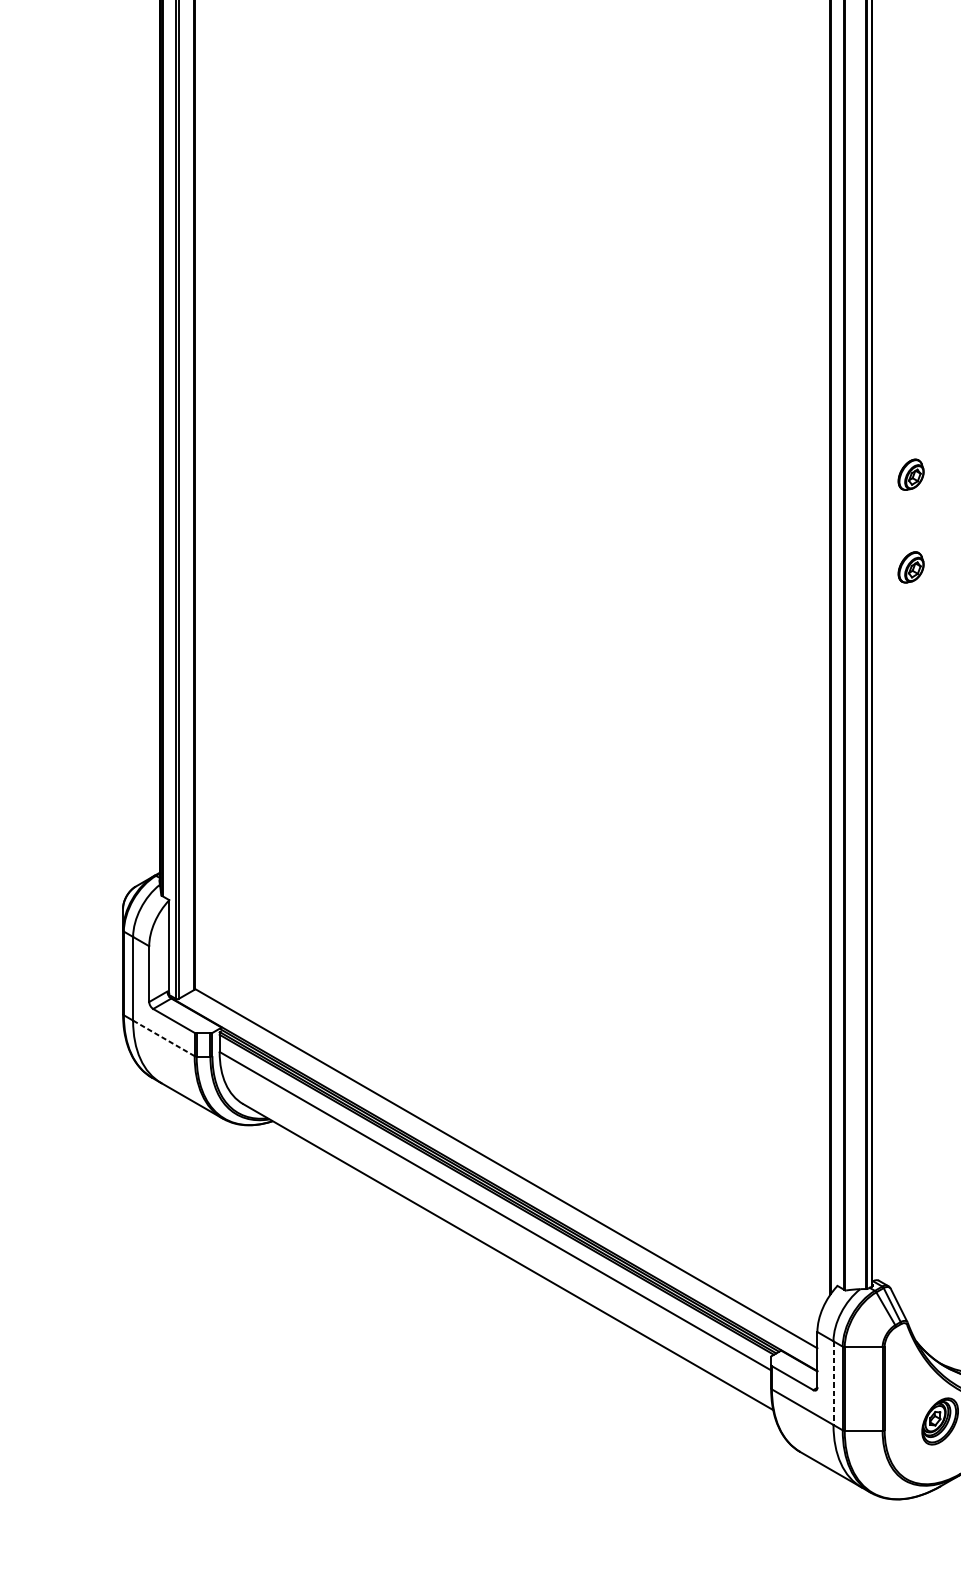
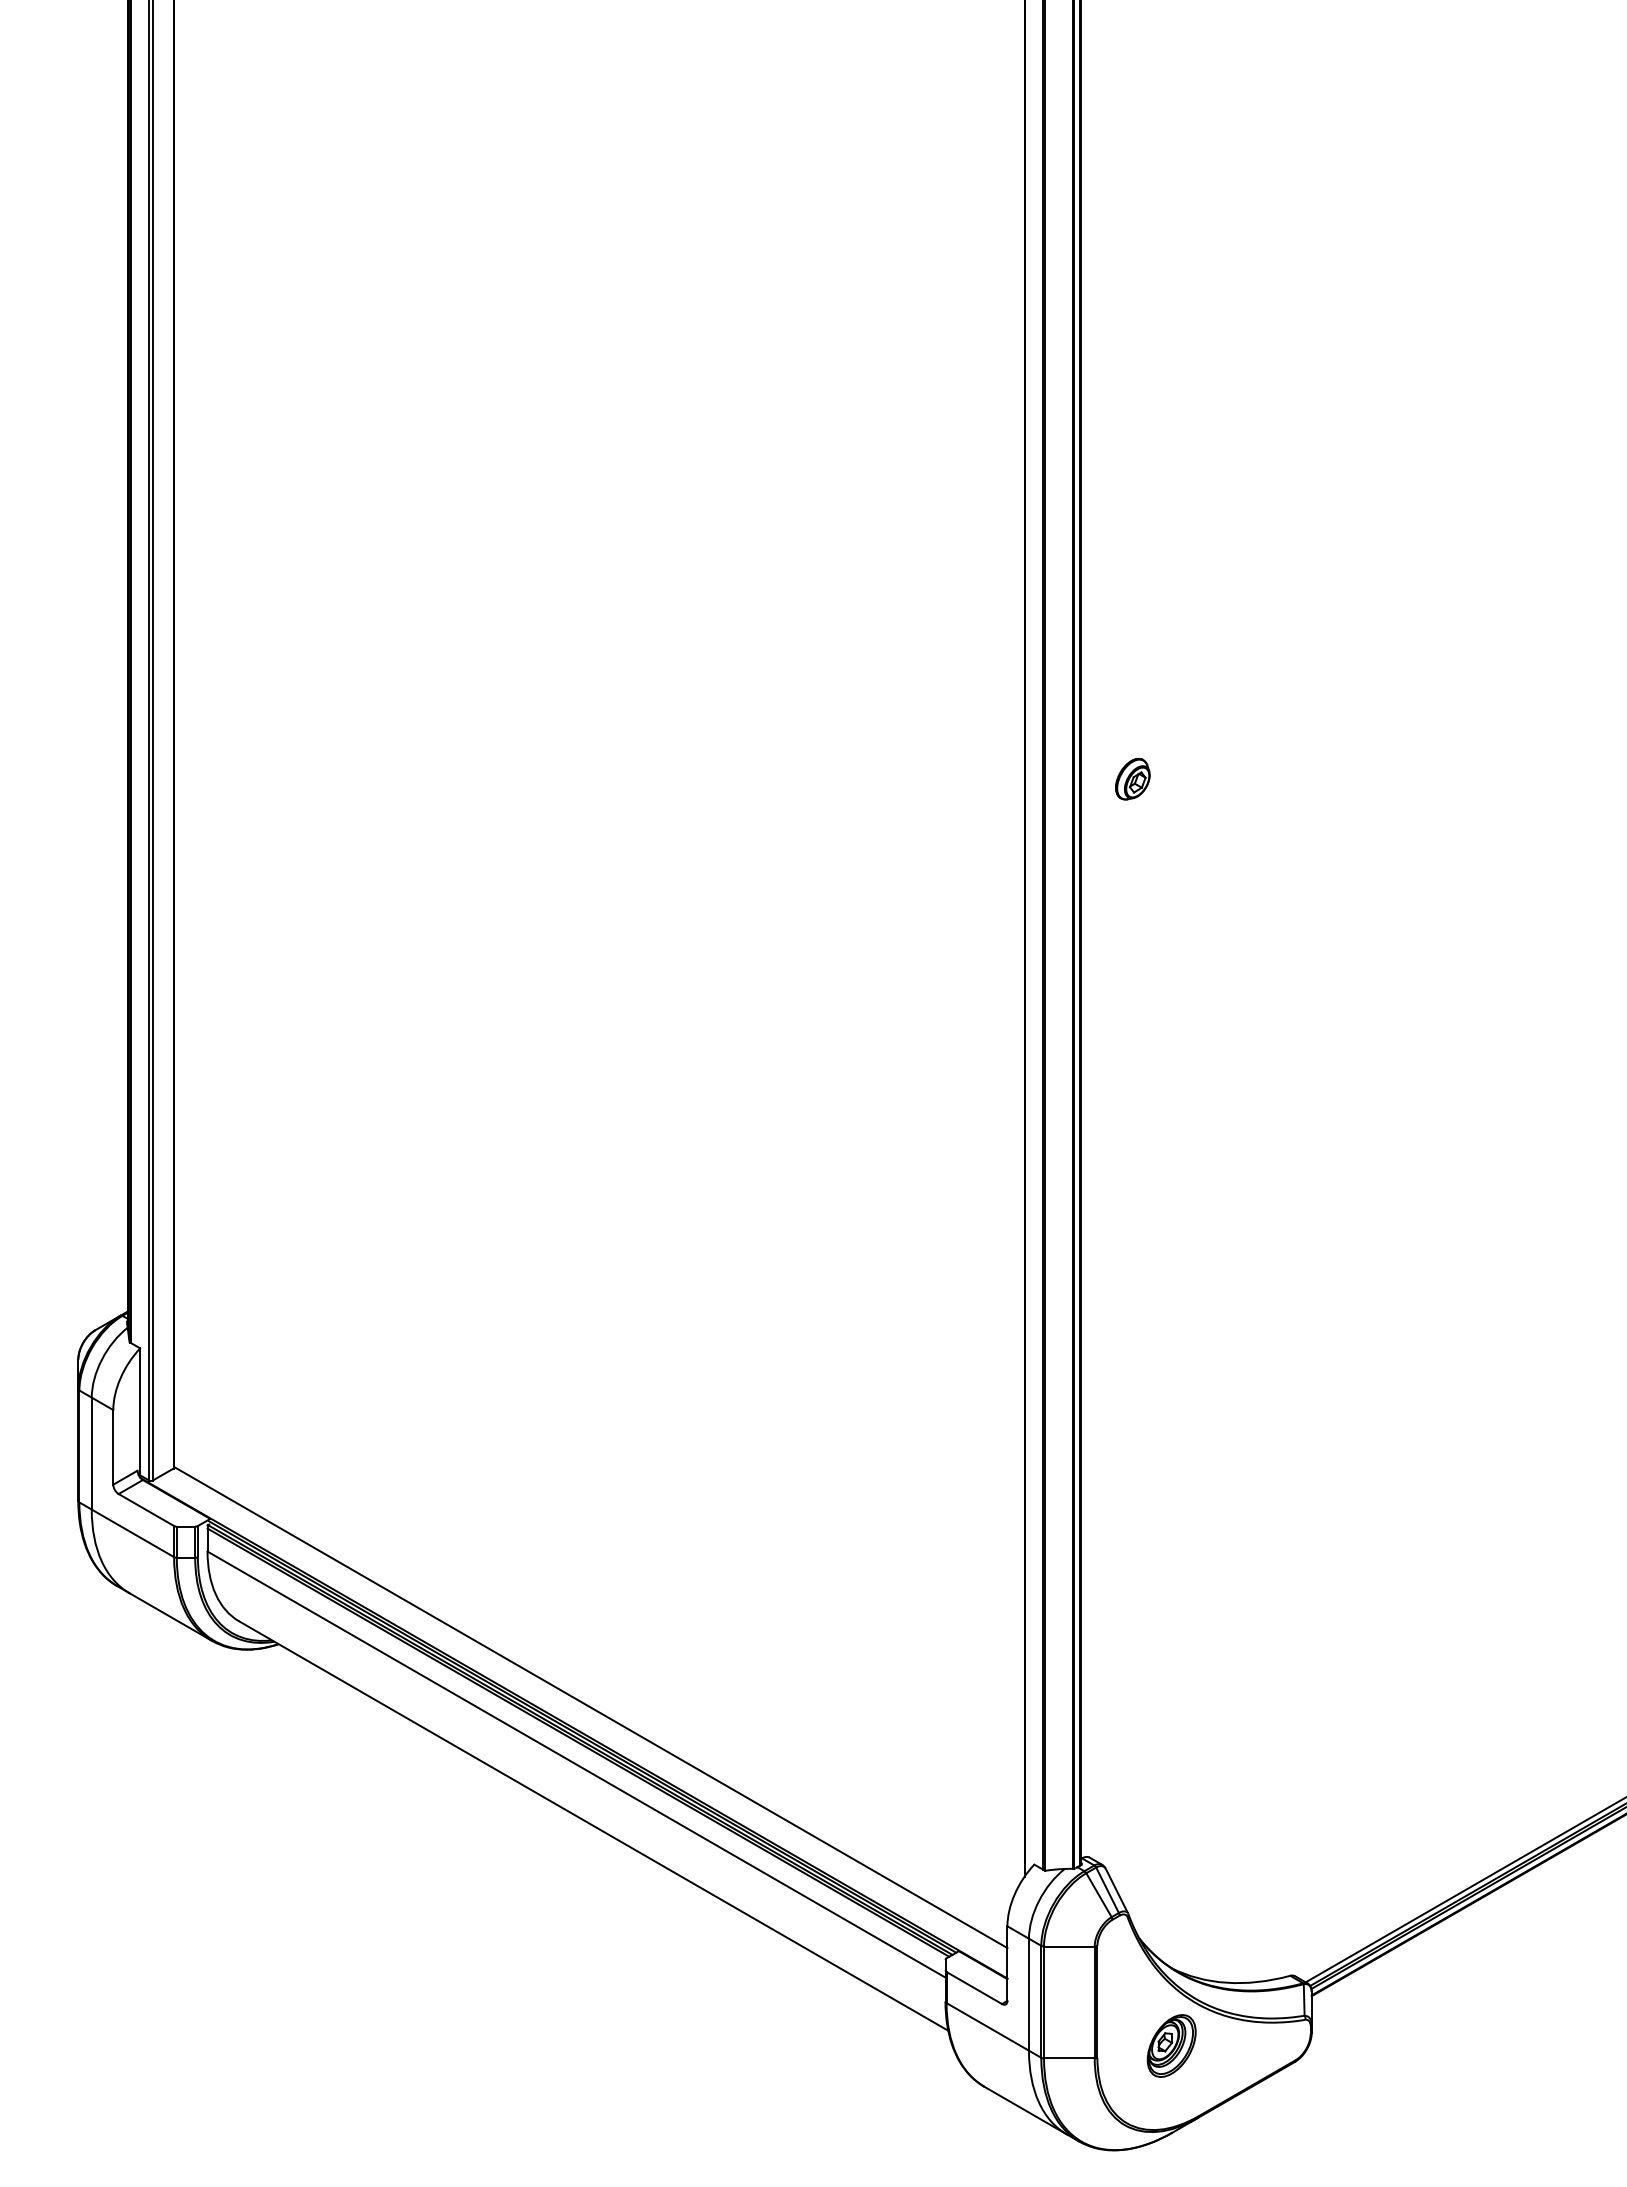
part: (910, 567) -> (1132, 903), removed
line: (163, 1038) -> (132, 1533), dashed -> solid
line: (833, 1382) -> (1028, 1994), dashed -> solid

